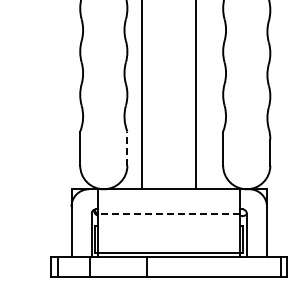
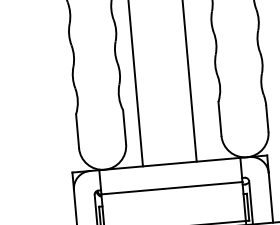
line: (127, 148) -> (124, 127), dashed -> solid
line: (169, 213) -> (172, 188), dashed -> solid

